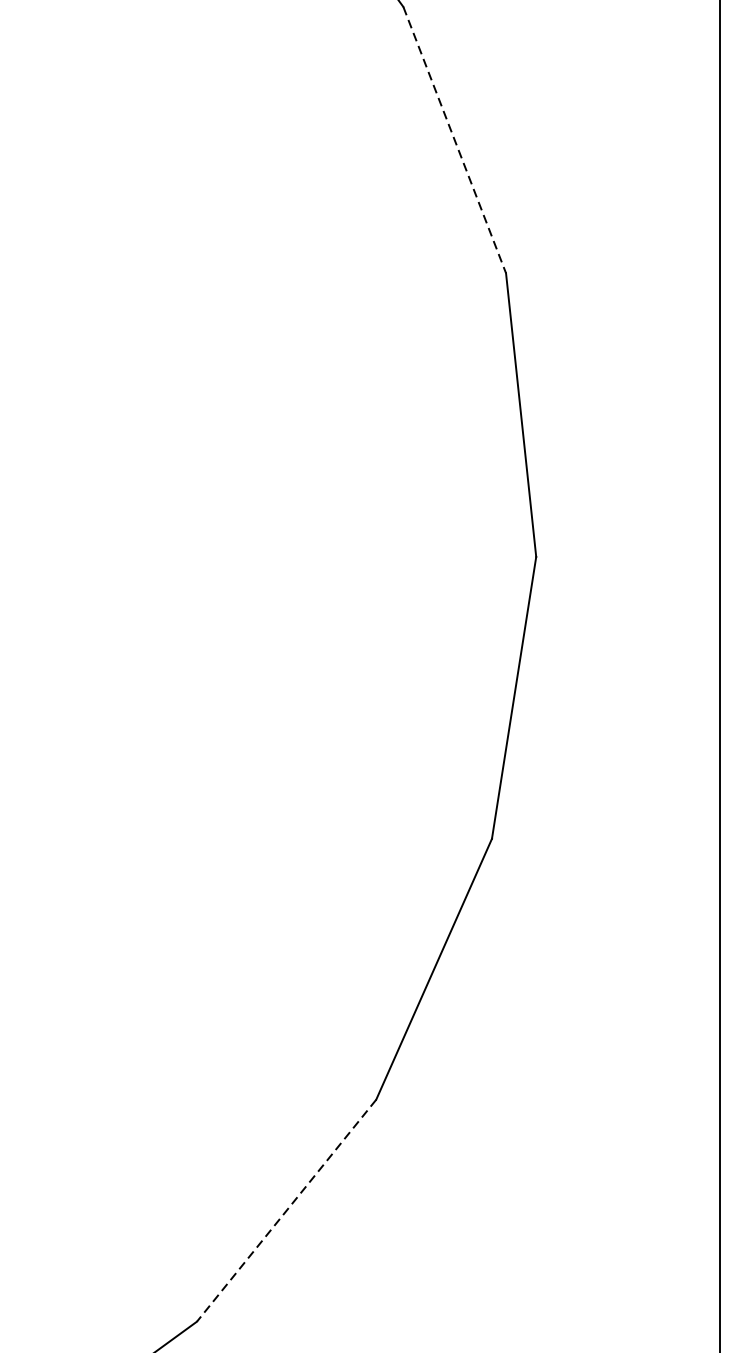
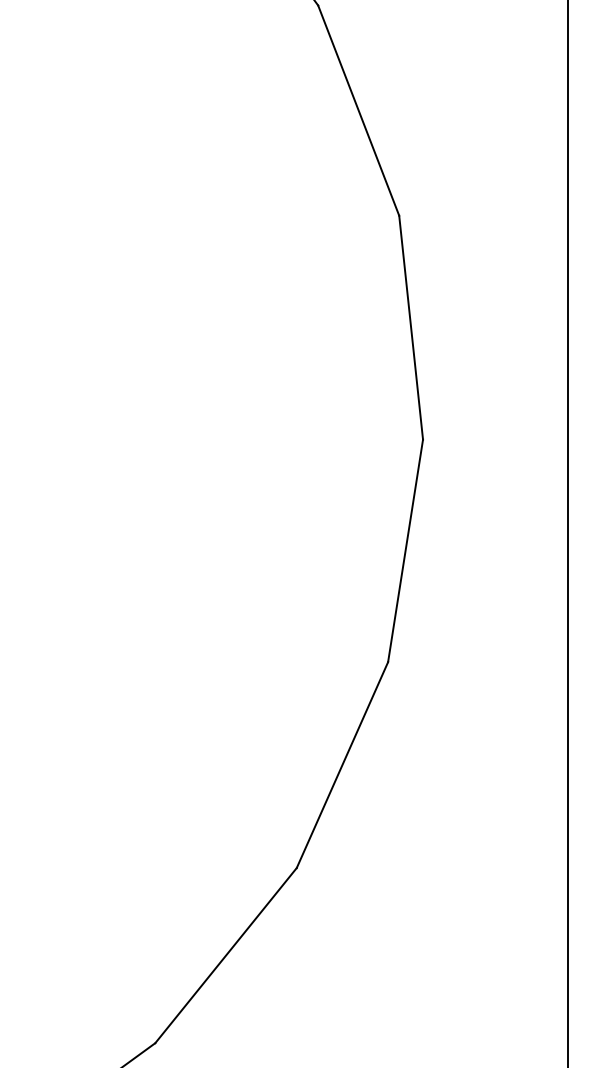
line: (454, 139) -> (358, 110), dashed -> solid
line: (287, 1210) -> (226, 955), dashed -> solid

